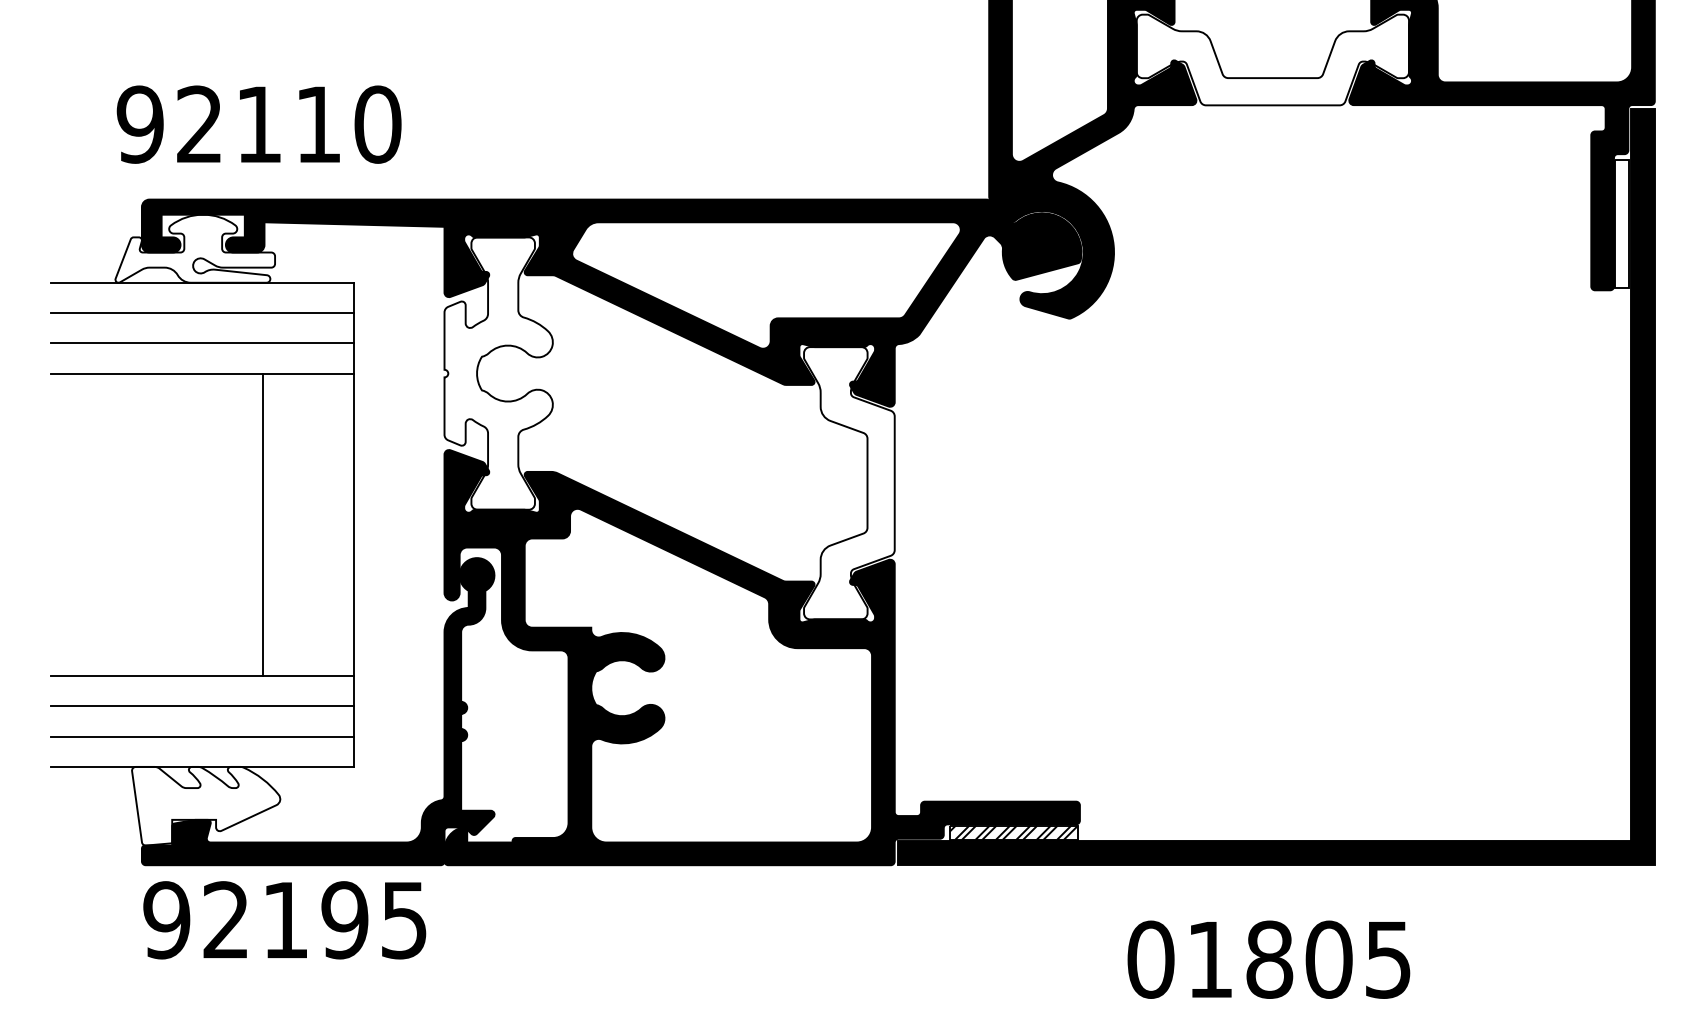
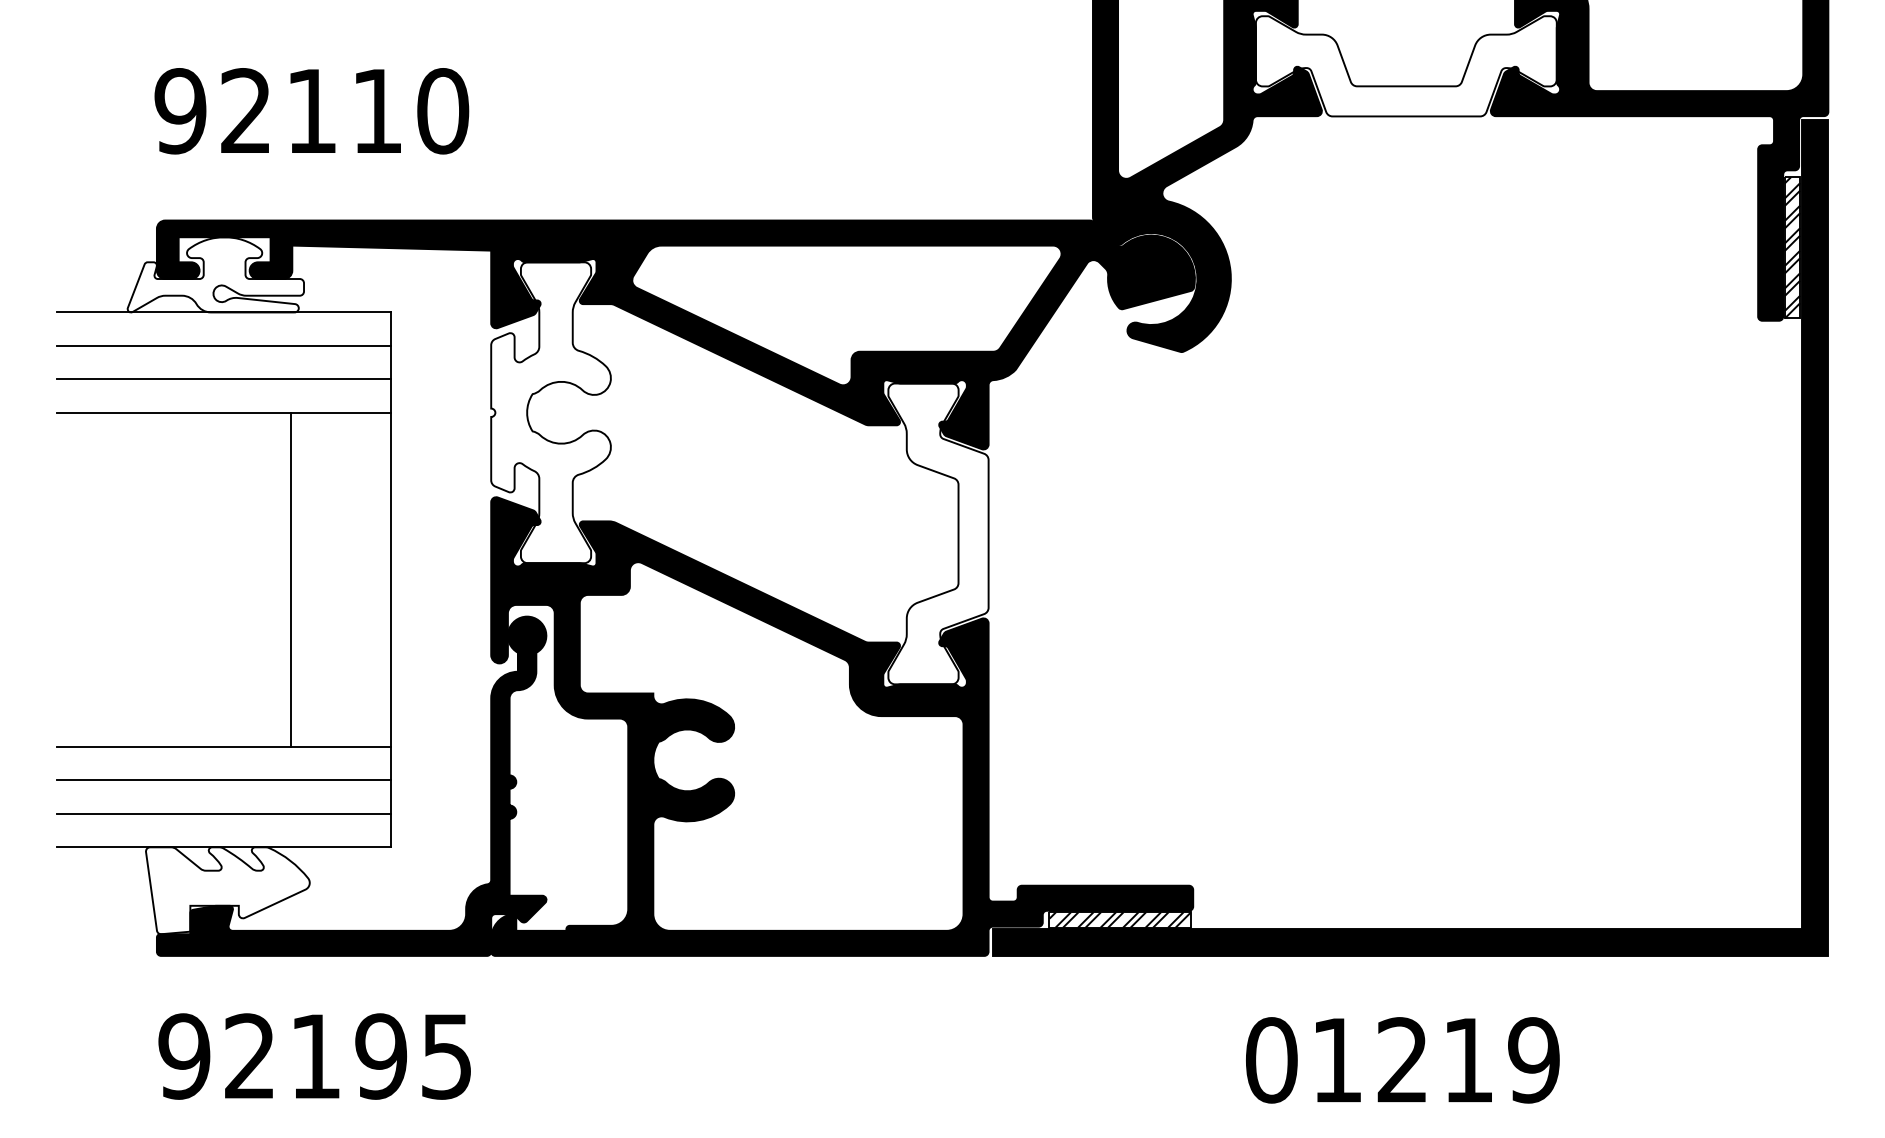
text: (258, 124) -> (311, 111), moved
hatch: (1622, 224) -> (1792, 248), added
text: (284, 920) -> (314, 1056), moved
text: (1328, 959) -> (1467, 1060), 01805 -> 01219

